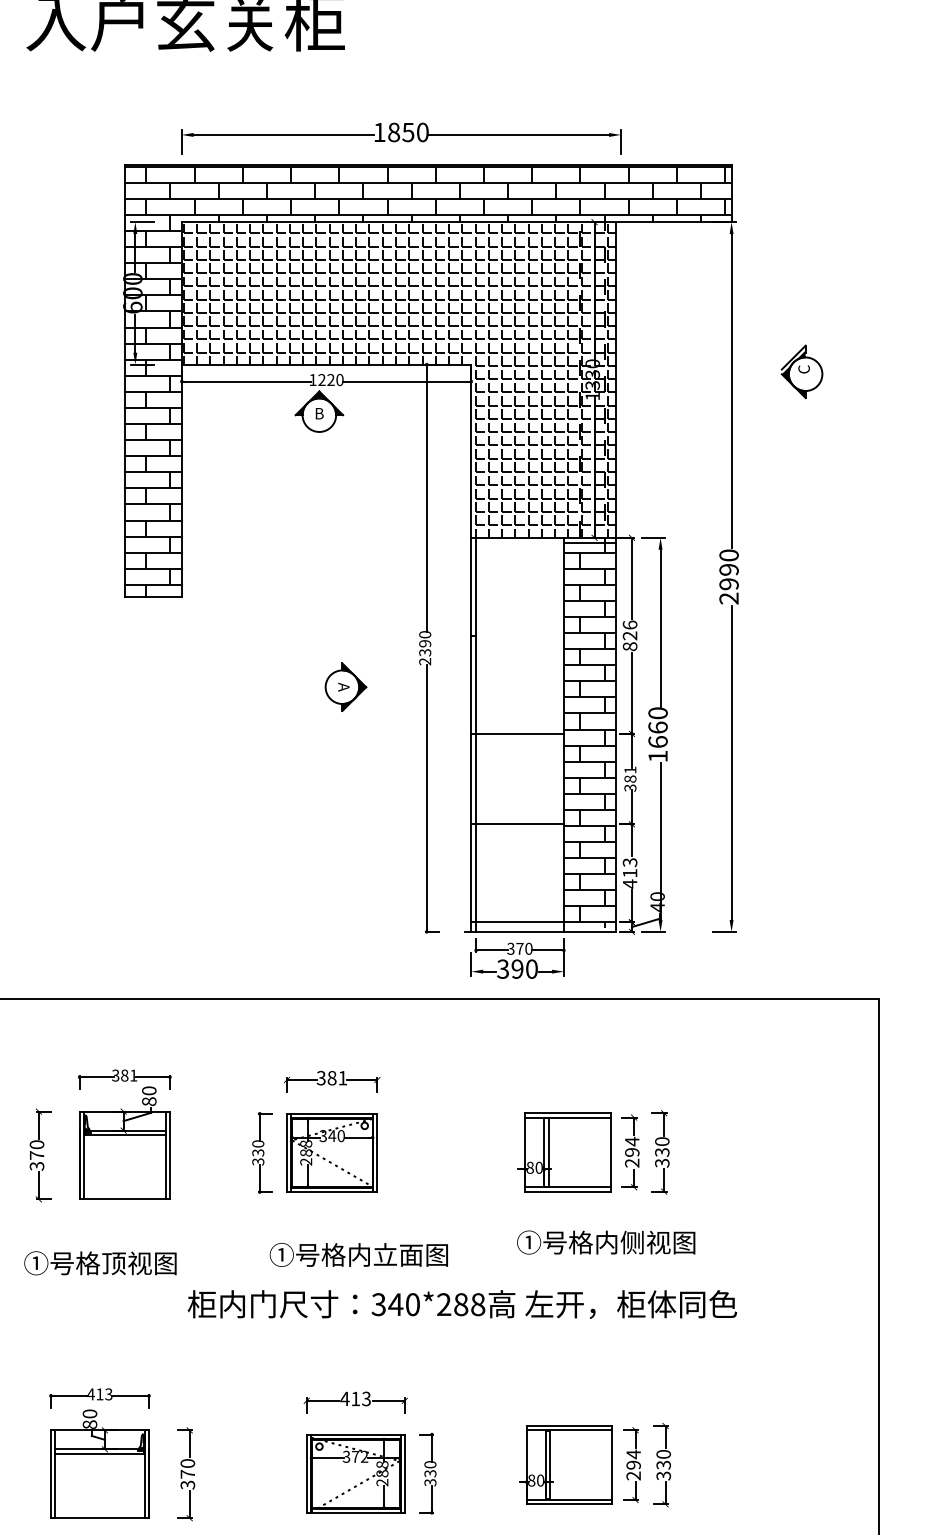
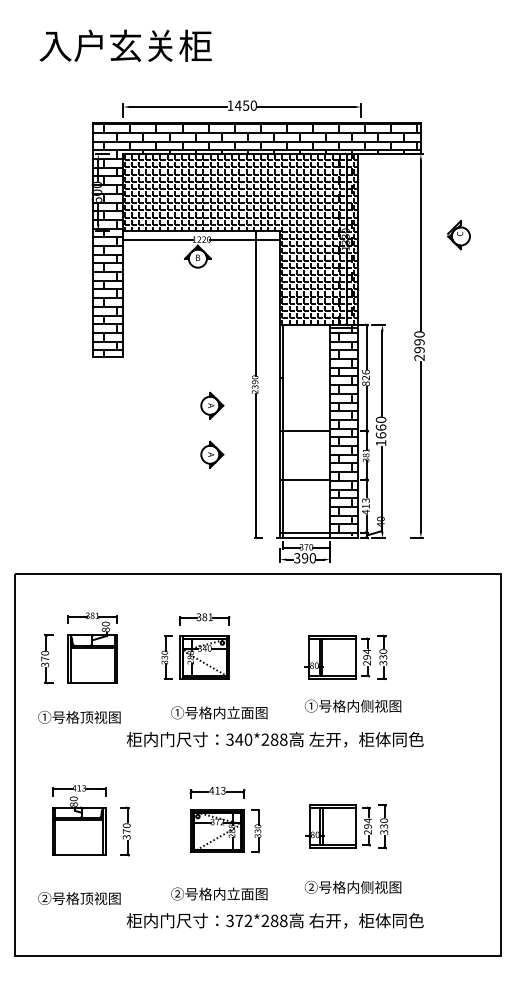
text: (392, 132) -> (237, 105), 1850 -> 1450
part: (346, 777) -> (212, 454), added

